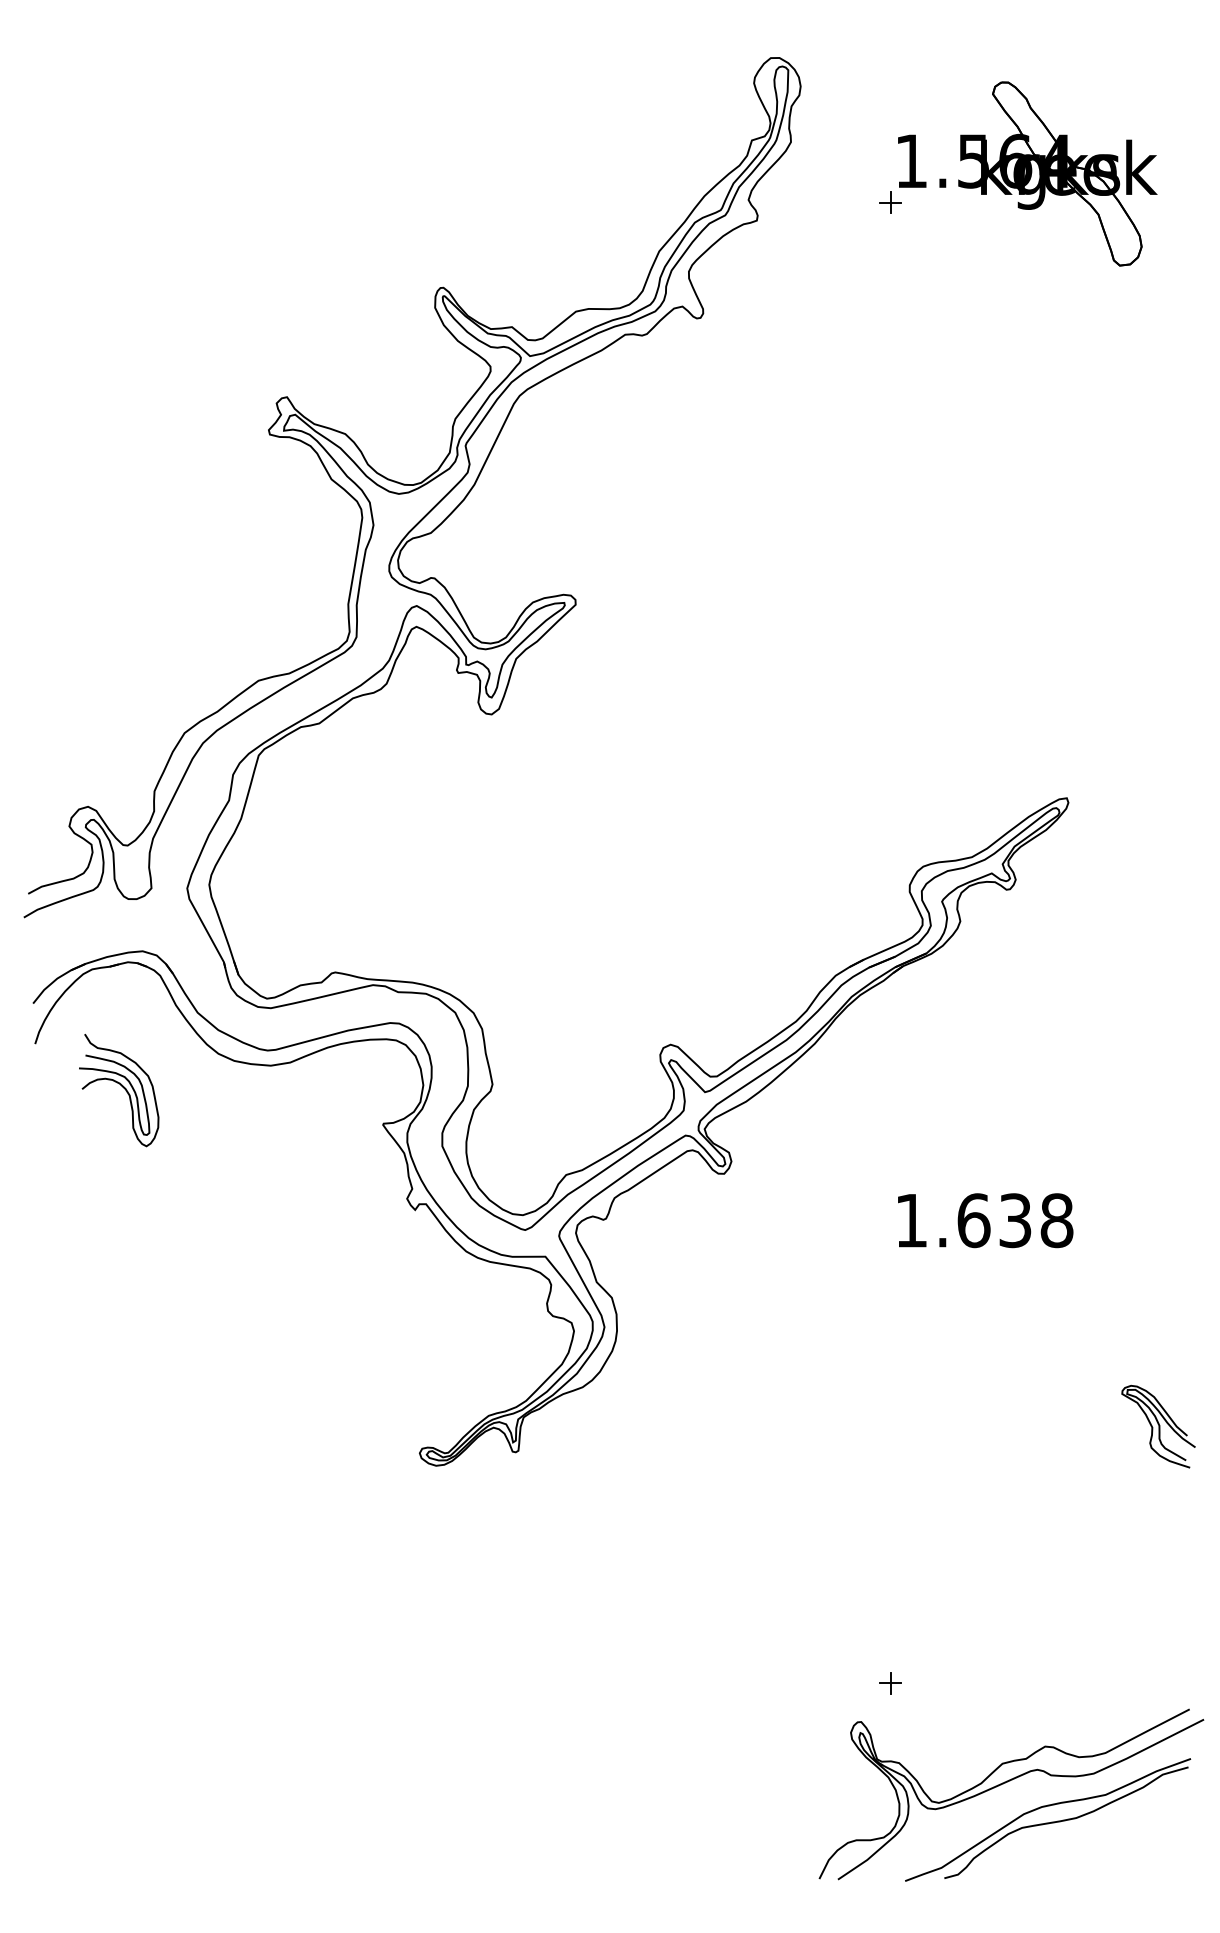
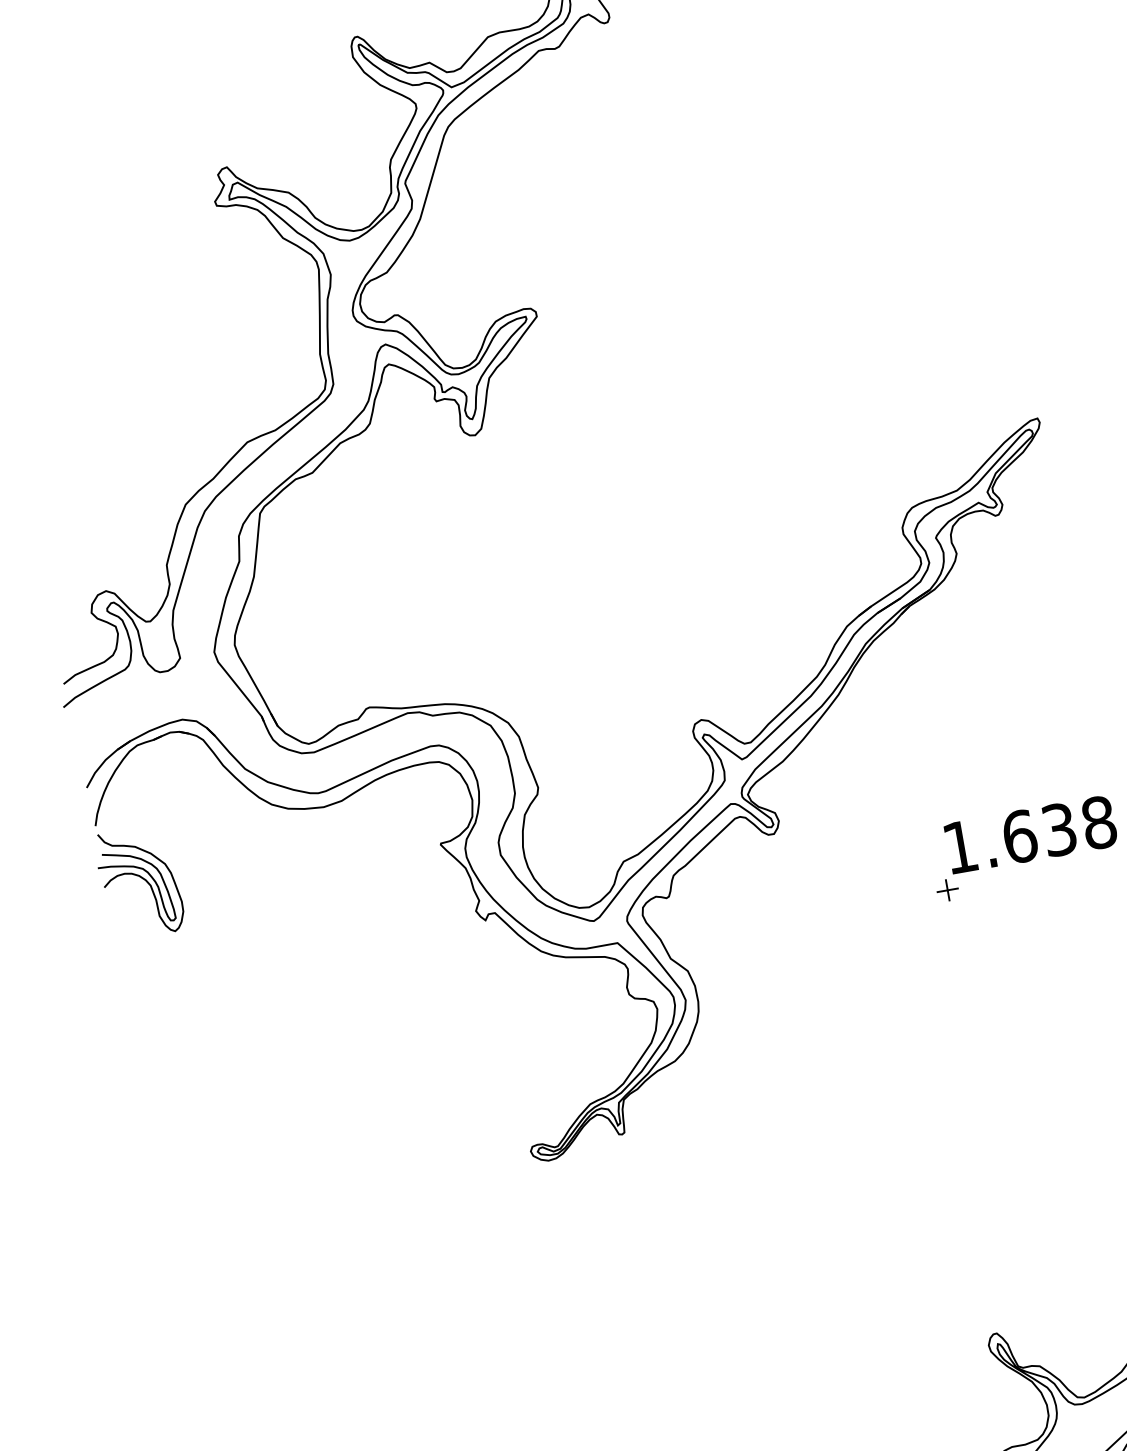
part: (119, 1090) -> (140, 882), moved
part: (890, 1683) -> (947, 890), moved

